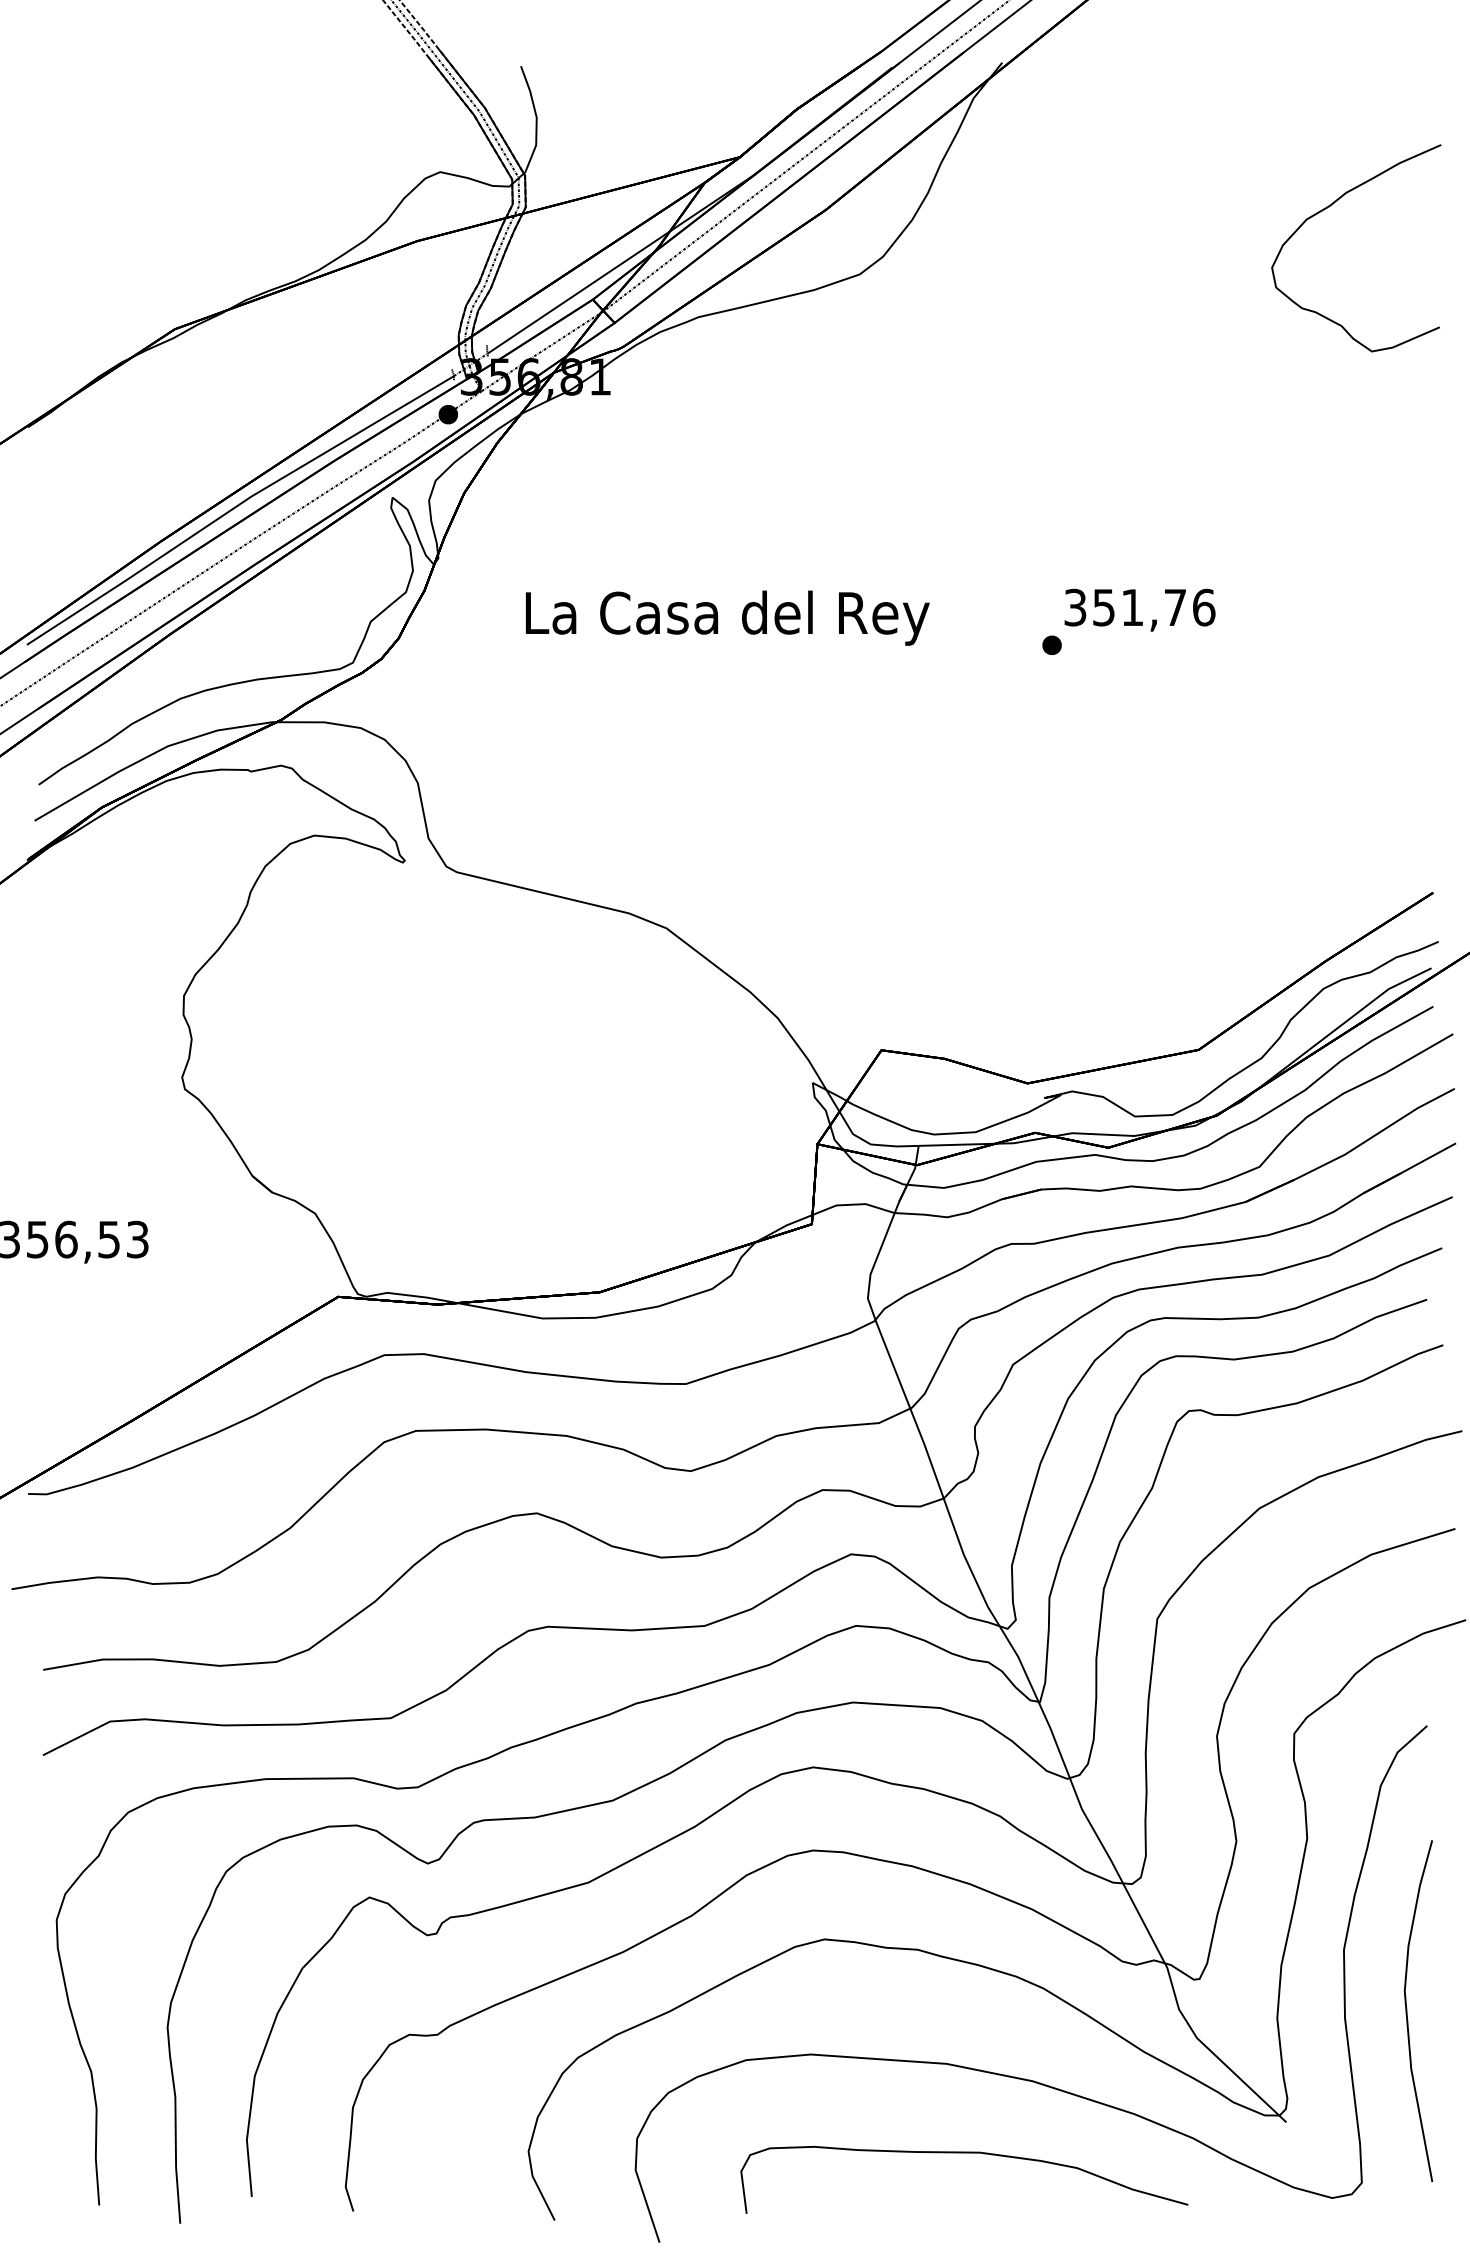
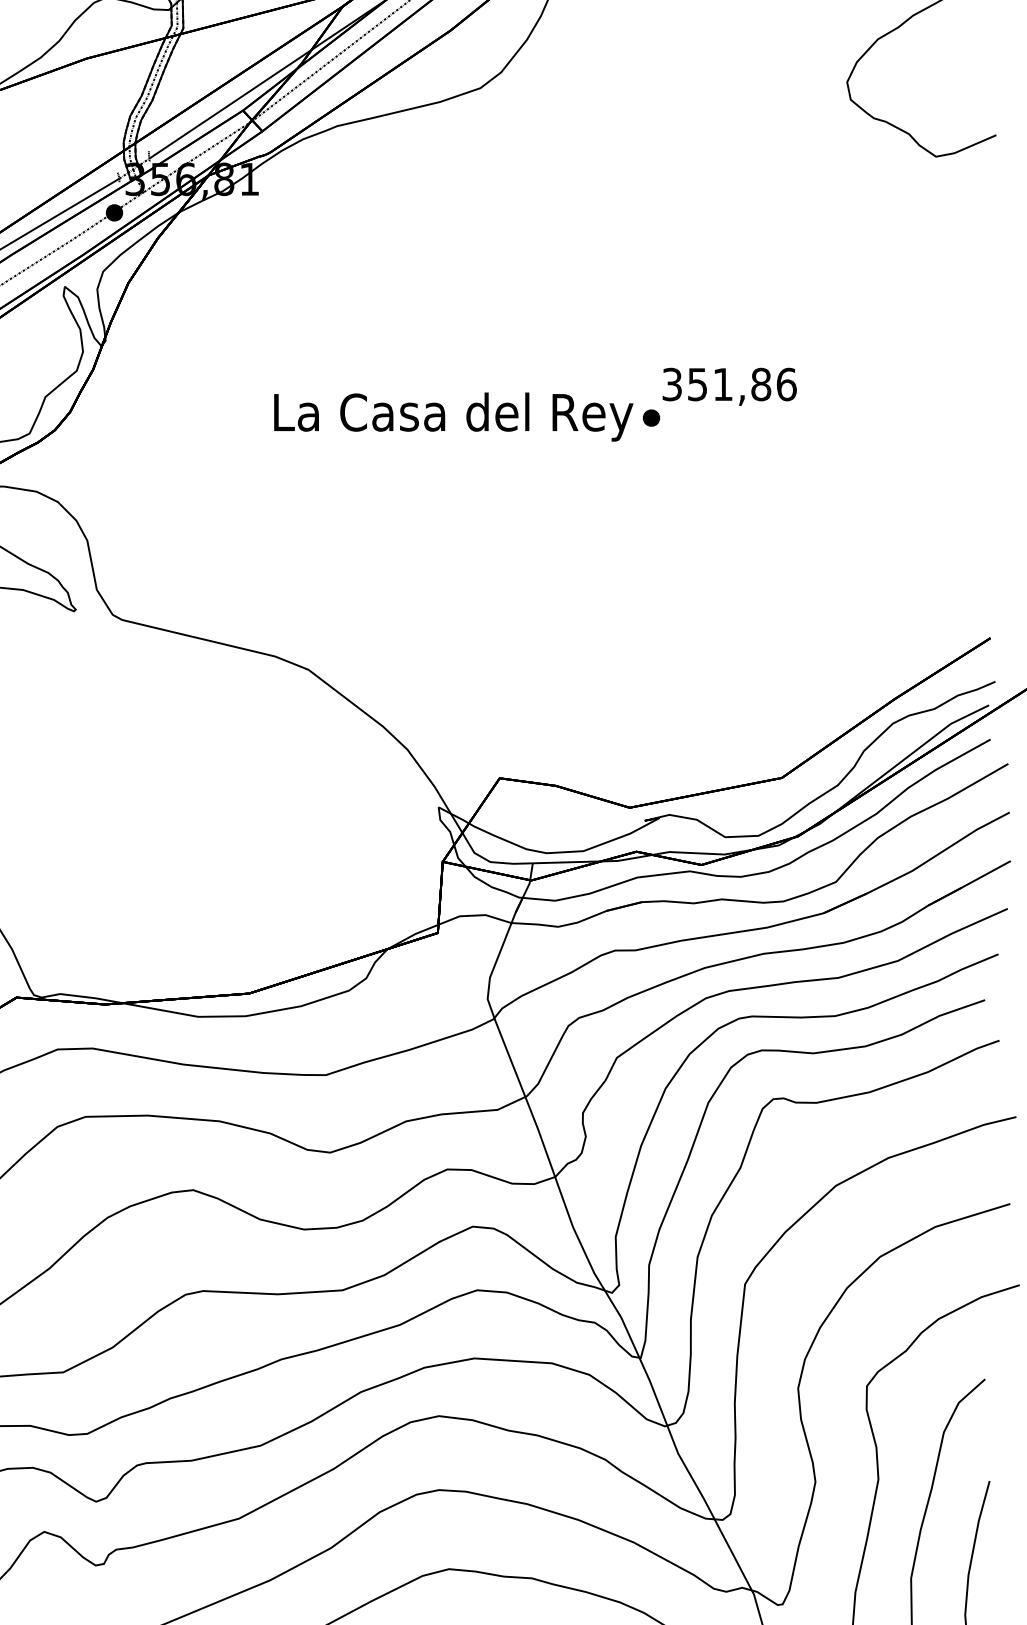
text: (1175, 607) -> (761, 384), 351,76 -> 351,86
text: (727, 617) -> (453, 416), moved

